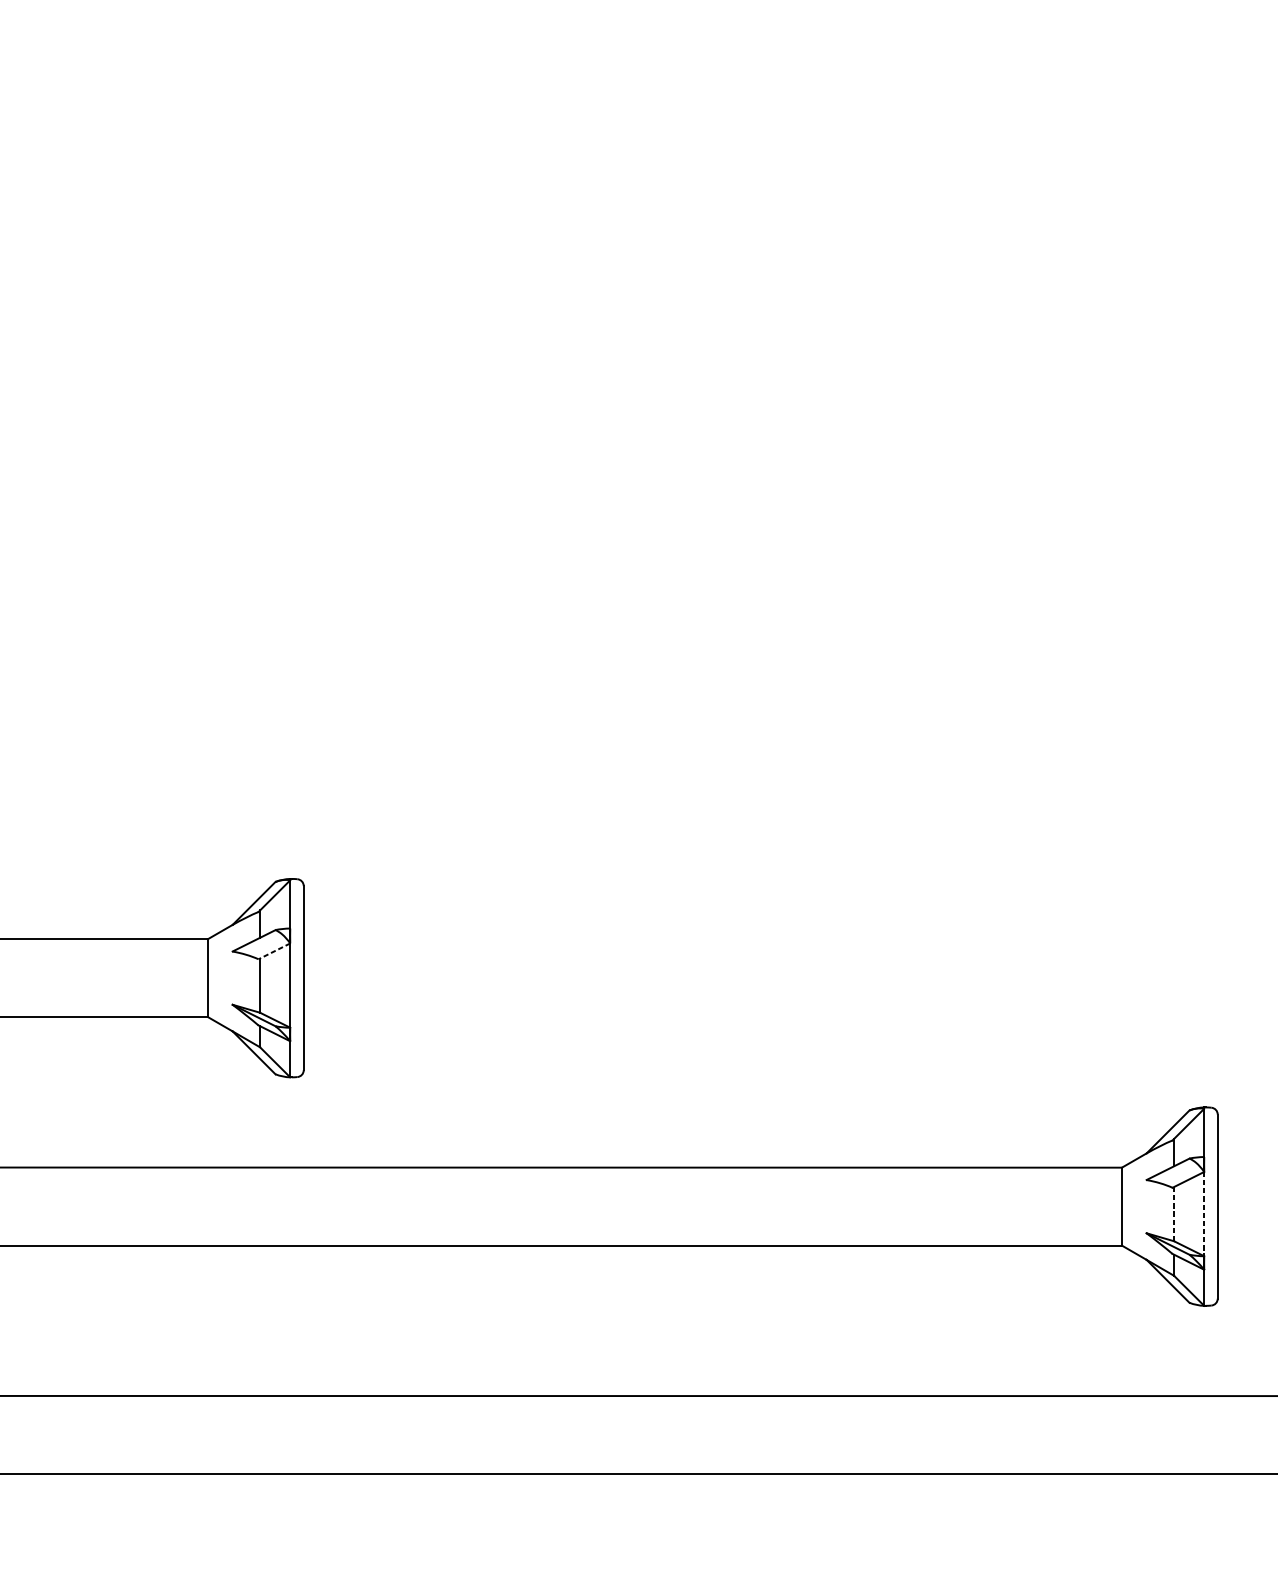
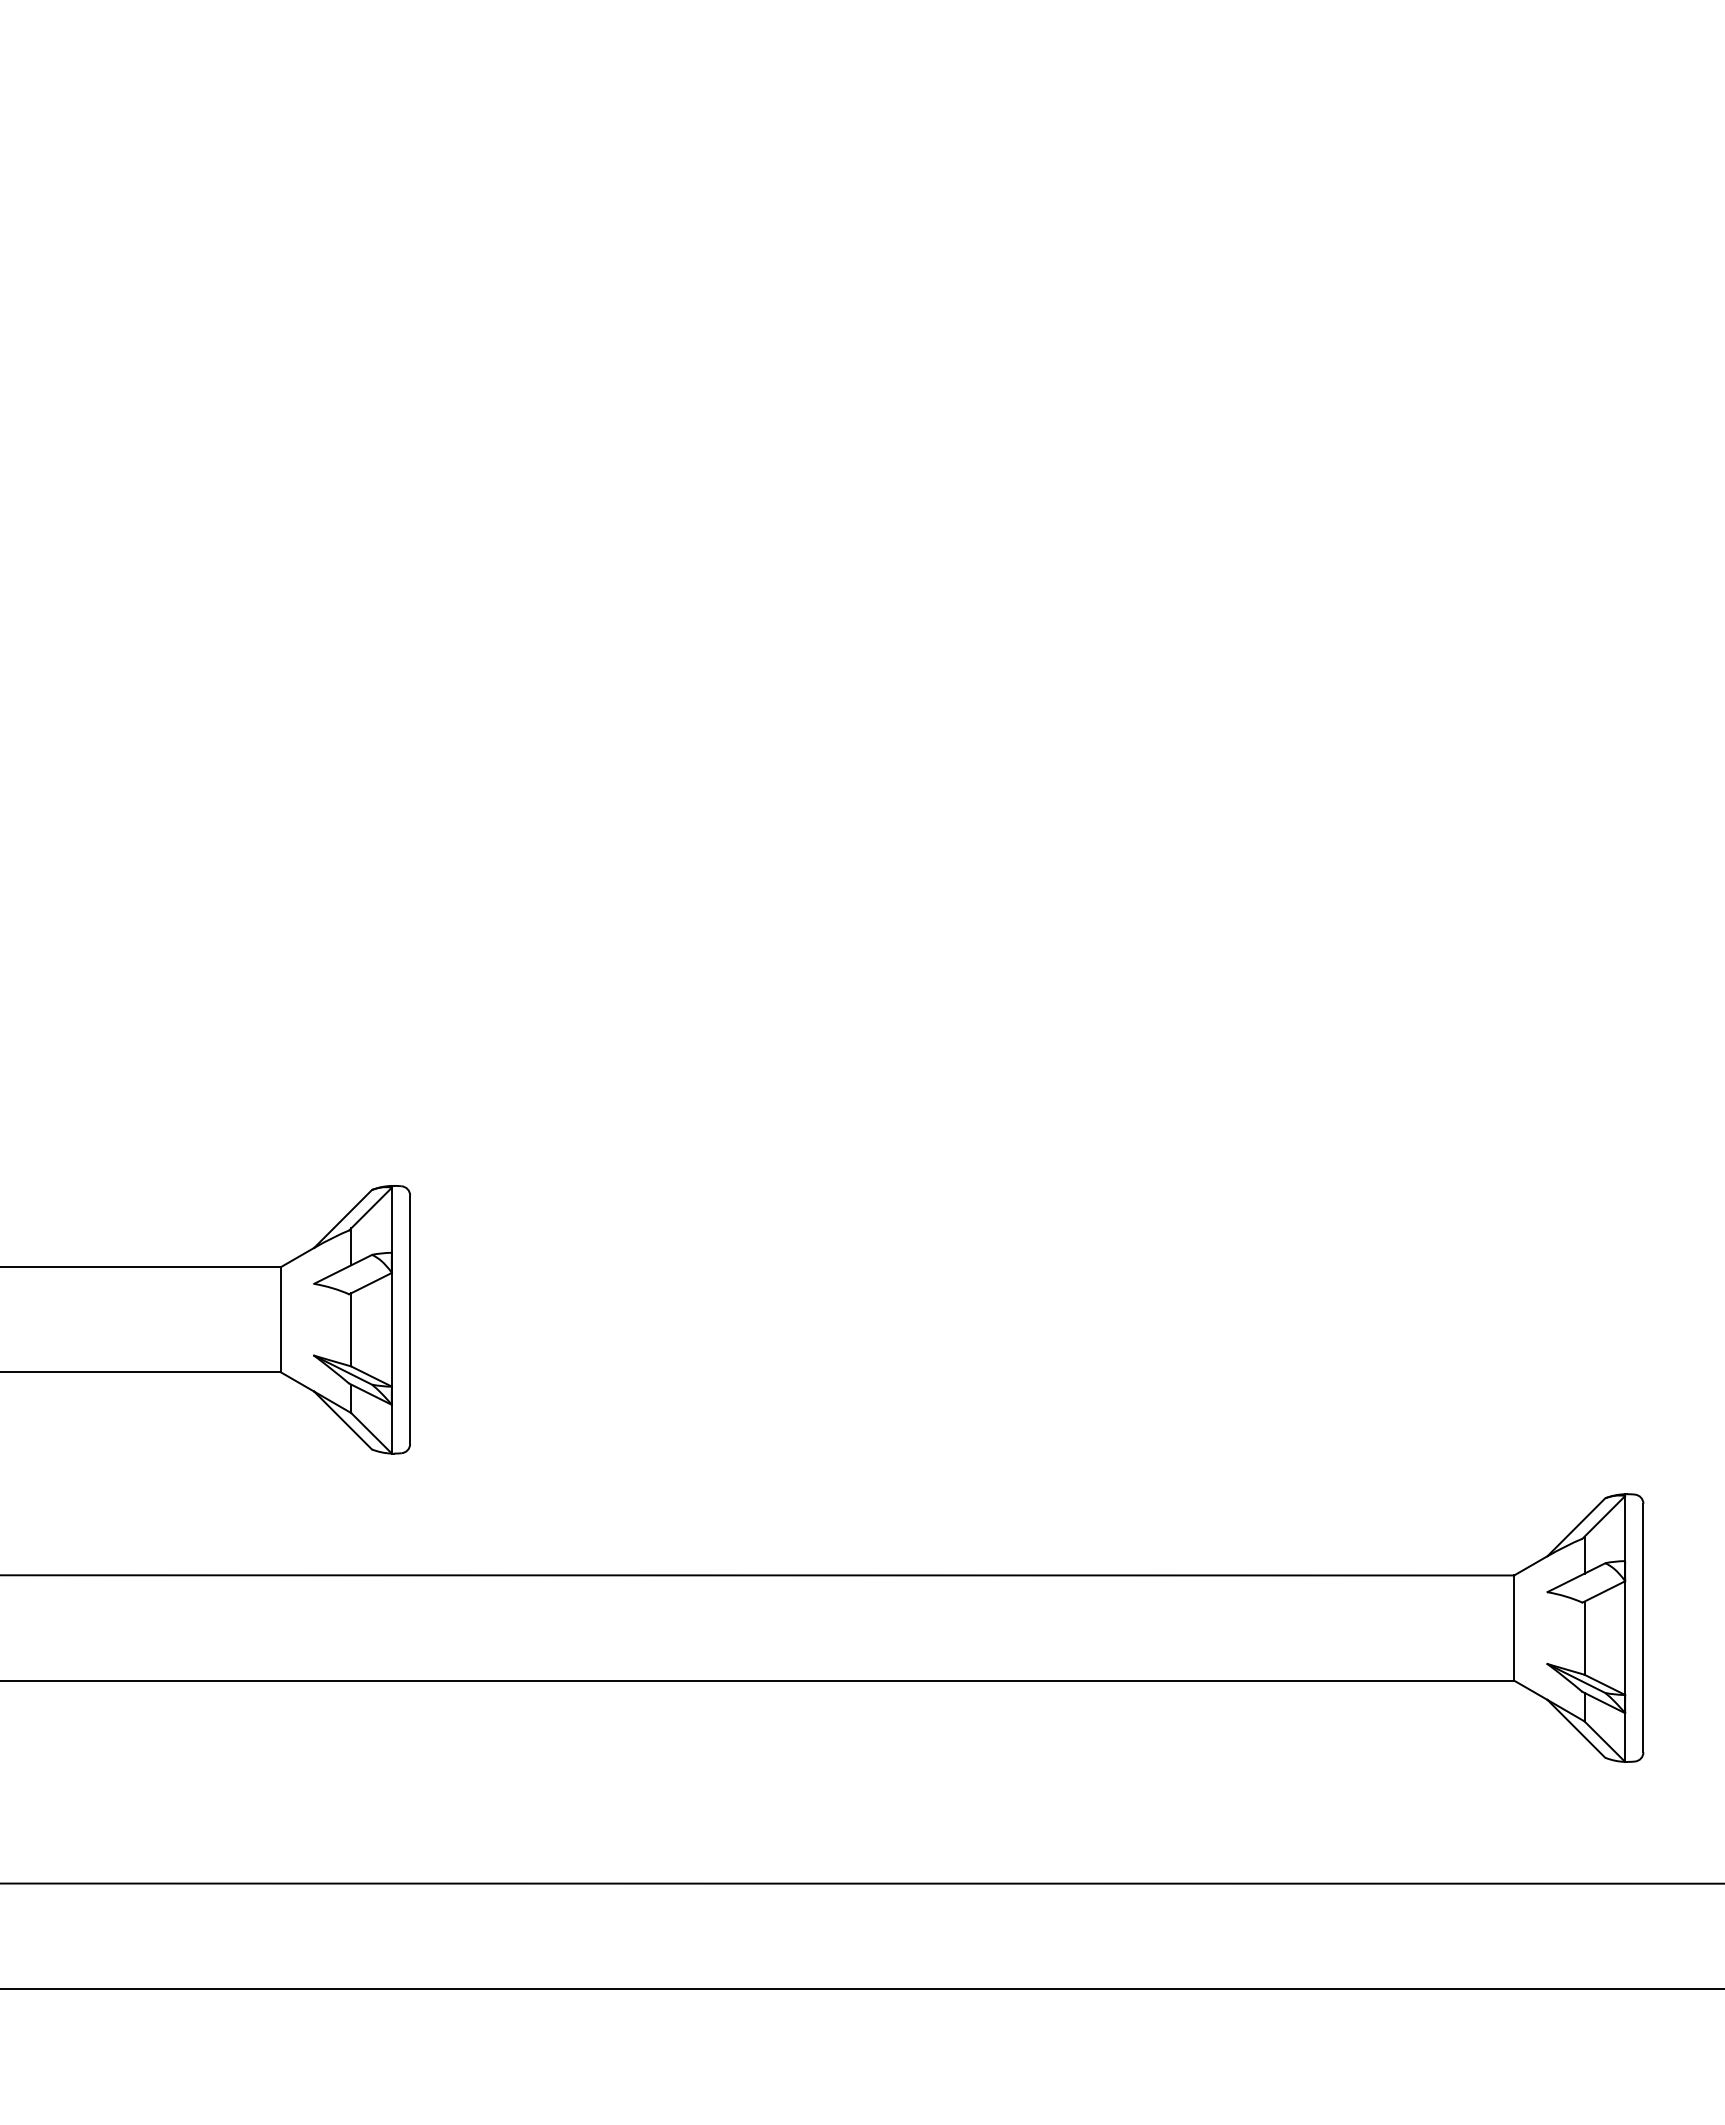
line: (274, 951) -> (370, 1283), dashed -> solid
line: (1174, 1214) -> (1584, 1638), dashed -> solid
line: (1204, 1214) -> (1625, 1638), dashed -> solid

